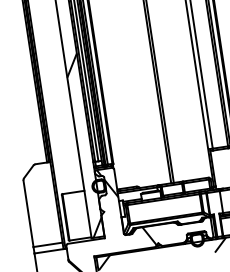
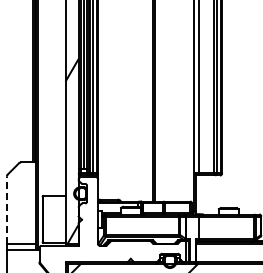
hatch: (126, 207) -> (104, 218), removed
line: (28, 214) -> (6, 210), solid -> dashed

